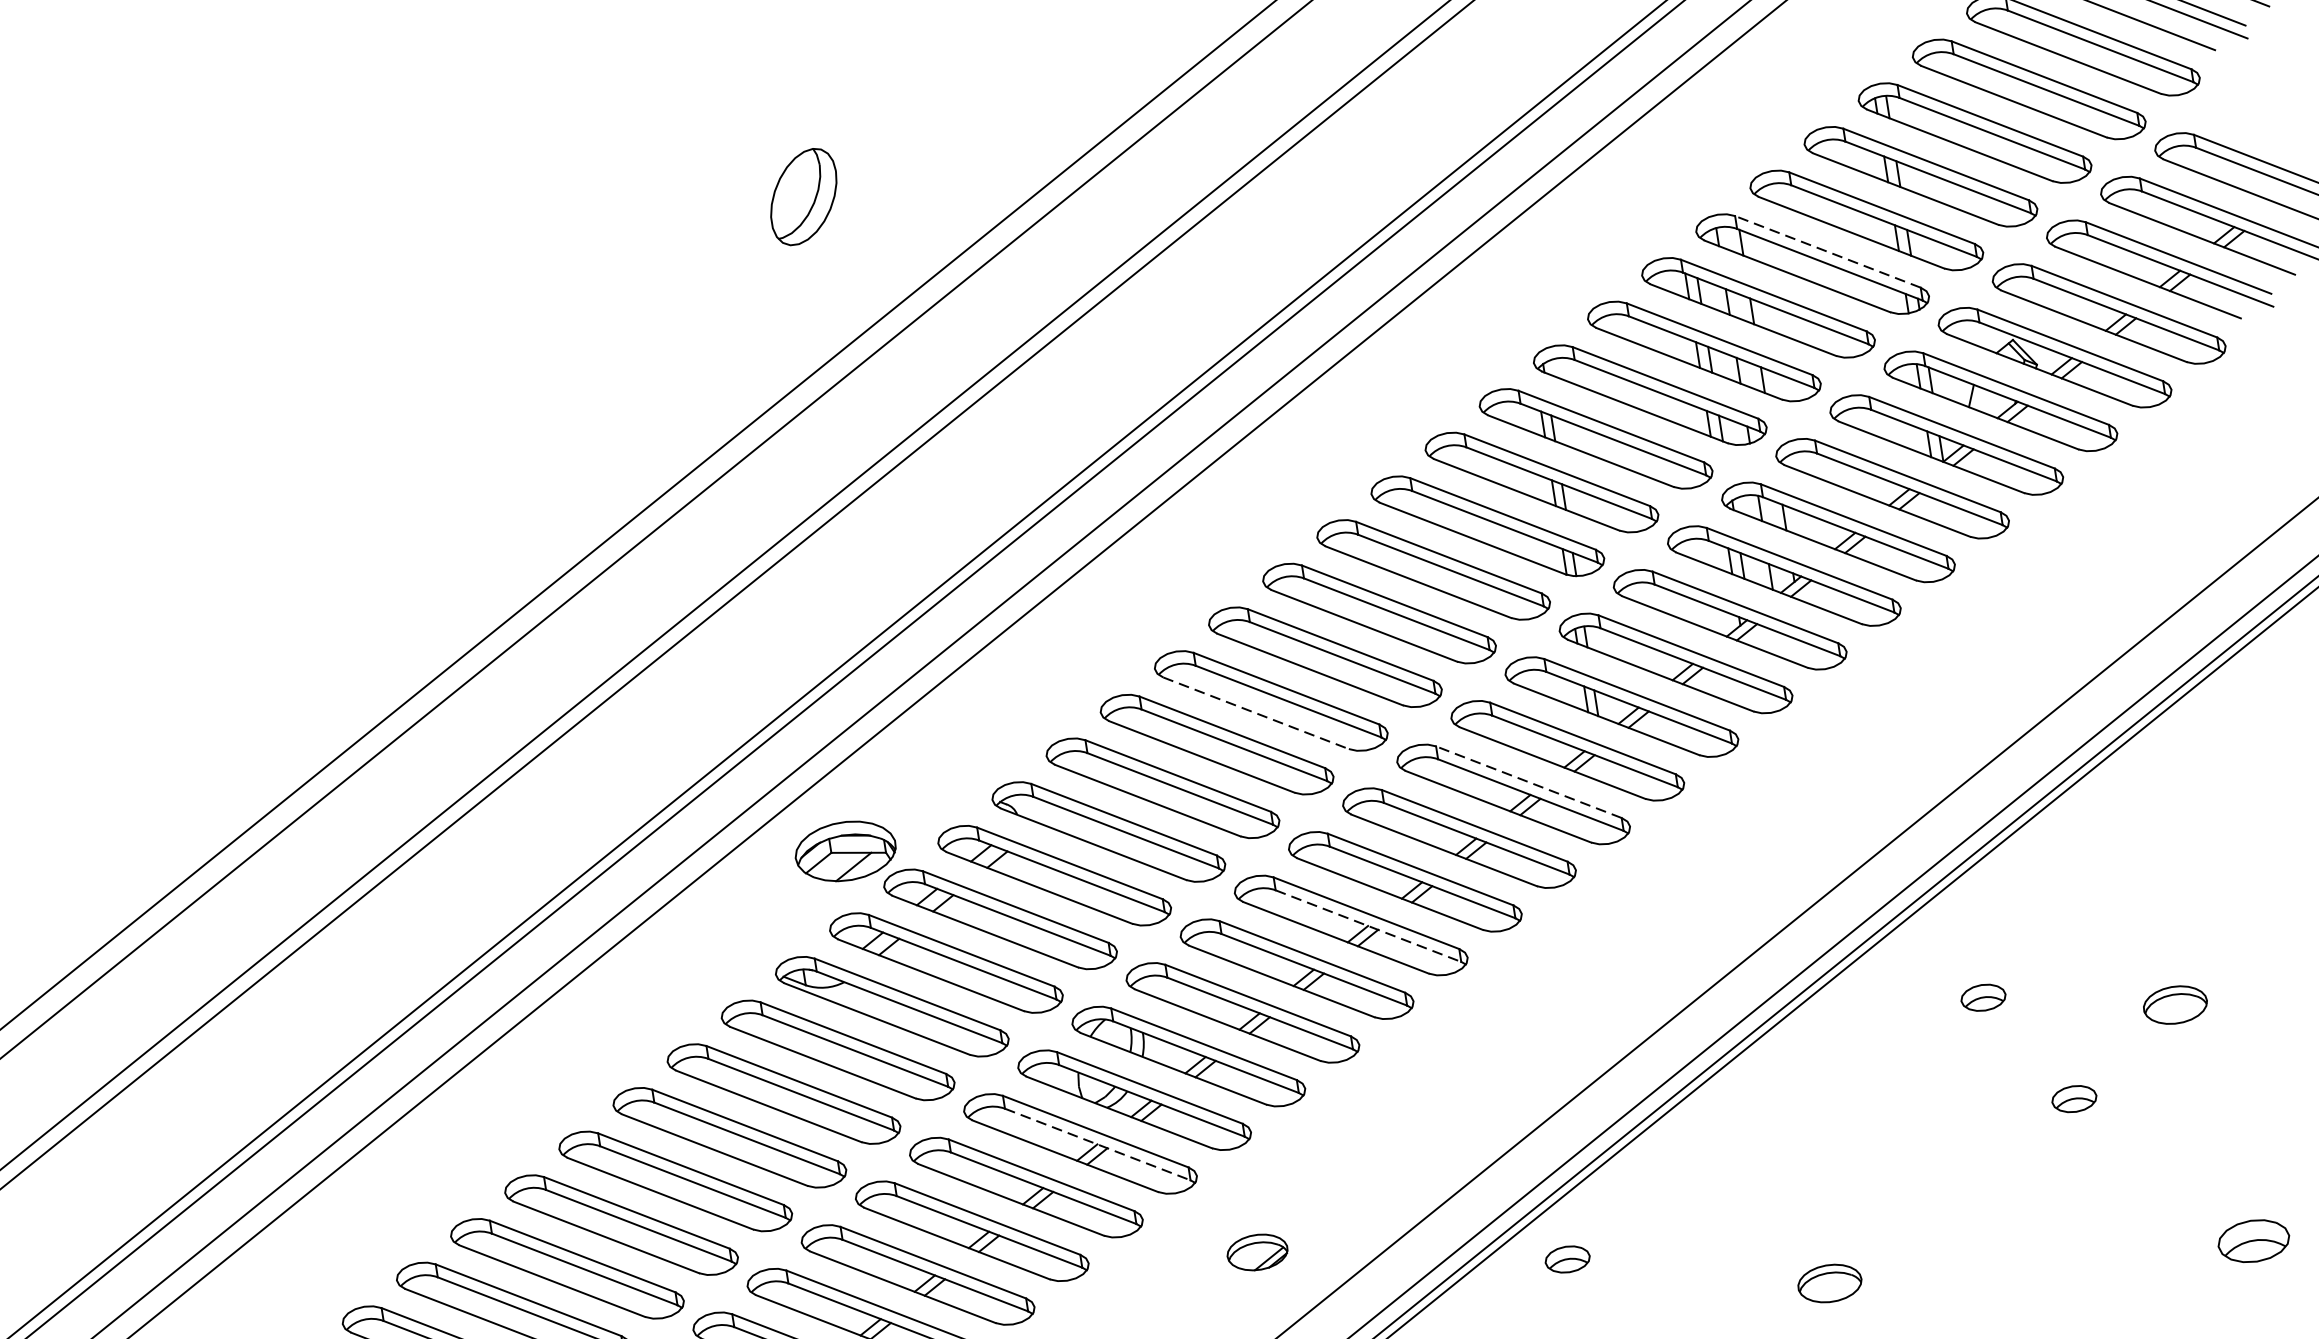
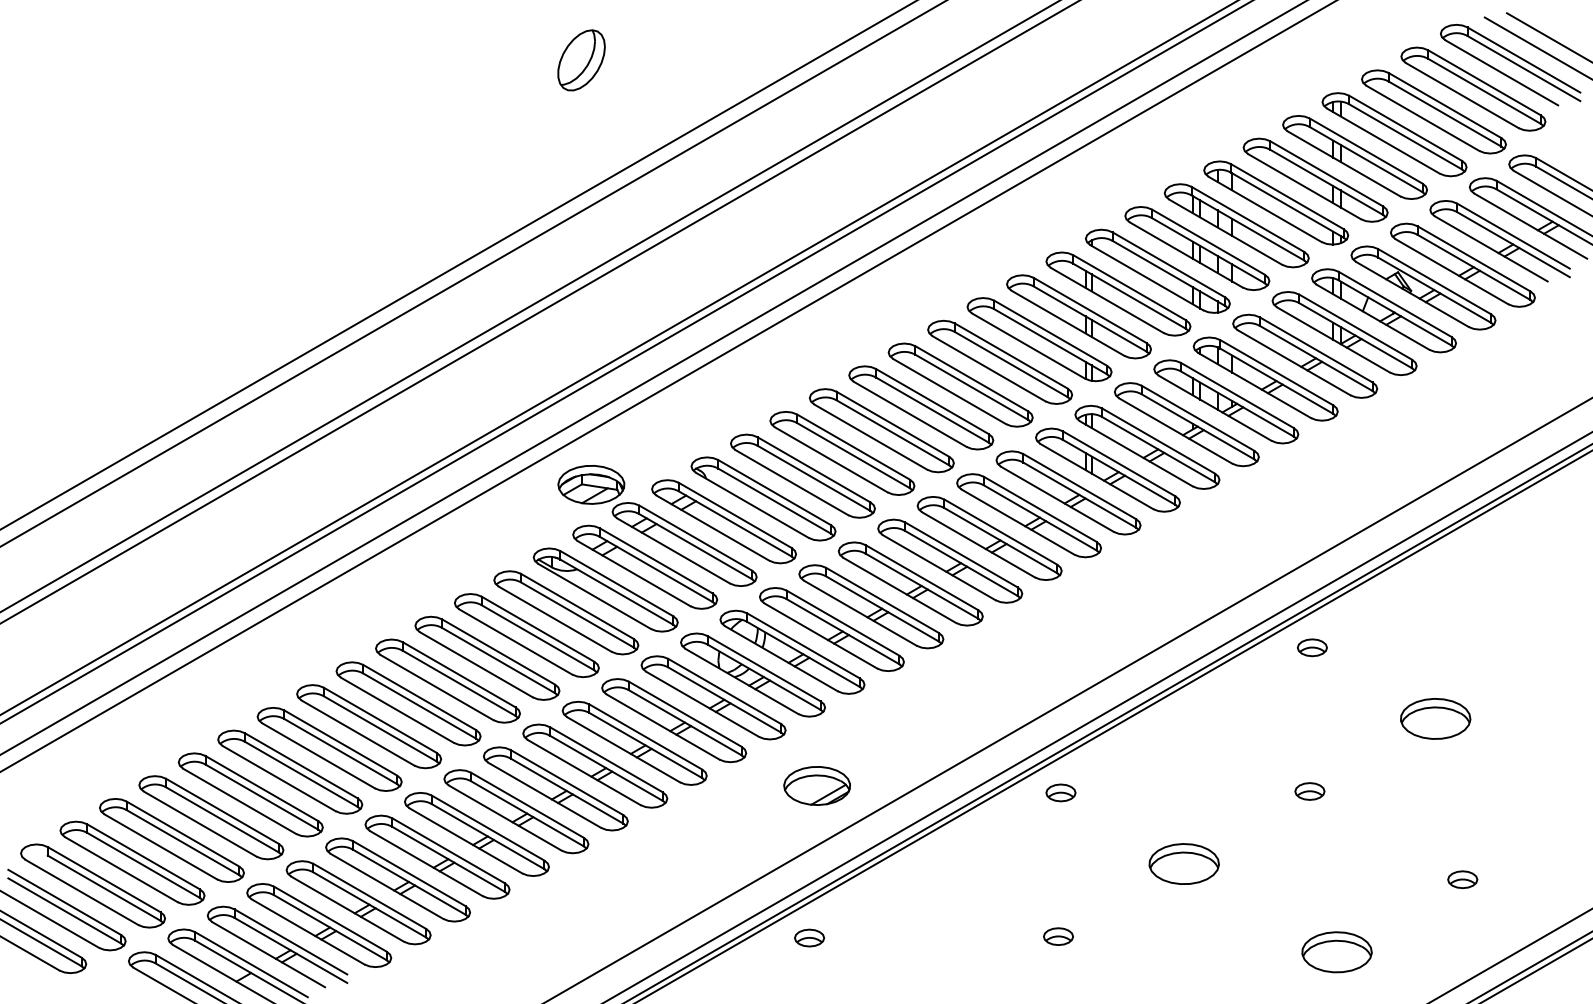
part: (803, 197) -> (581, 60), moved
line: (1826, 251) -> (1286, 196), dashed -> solid
line: (1257, 713) -> (871, 437), dashed -> solid
line: (1527, 782) -> (1039, 509), dashed -> solid
line: (1369, 926) -> (922, 586), dashed -> solid
part: (1982, 997) -> (1311, 647), moved
part: (2174, 1004) -> (1435, 718), size x1.67
part: (2073, 1099) -> (1309, 791), moved
line: (1099, 1145) -> (725, 700), dashed -> solid
part: (2253, 1241) -> (1462, 879), size x0.62
part: (1256, 1251) -> (816, 785), size x1.67
part: (1566, 1258) -> (1060, 792), moved
part: (1828, 1282) -> (1183, 863), size x1.67

